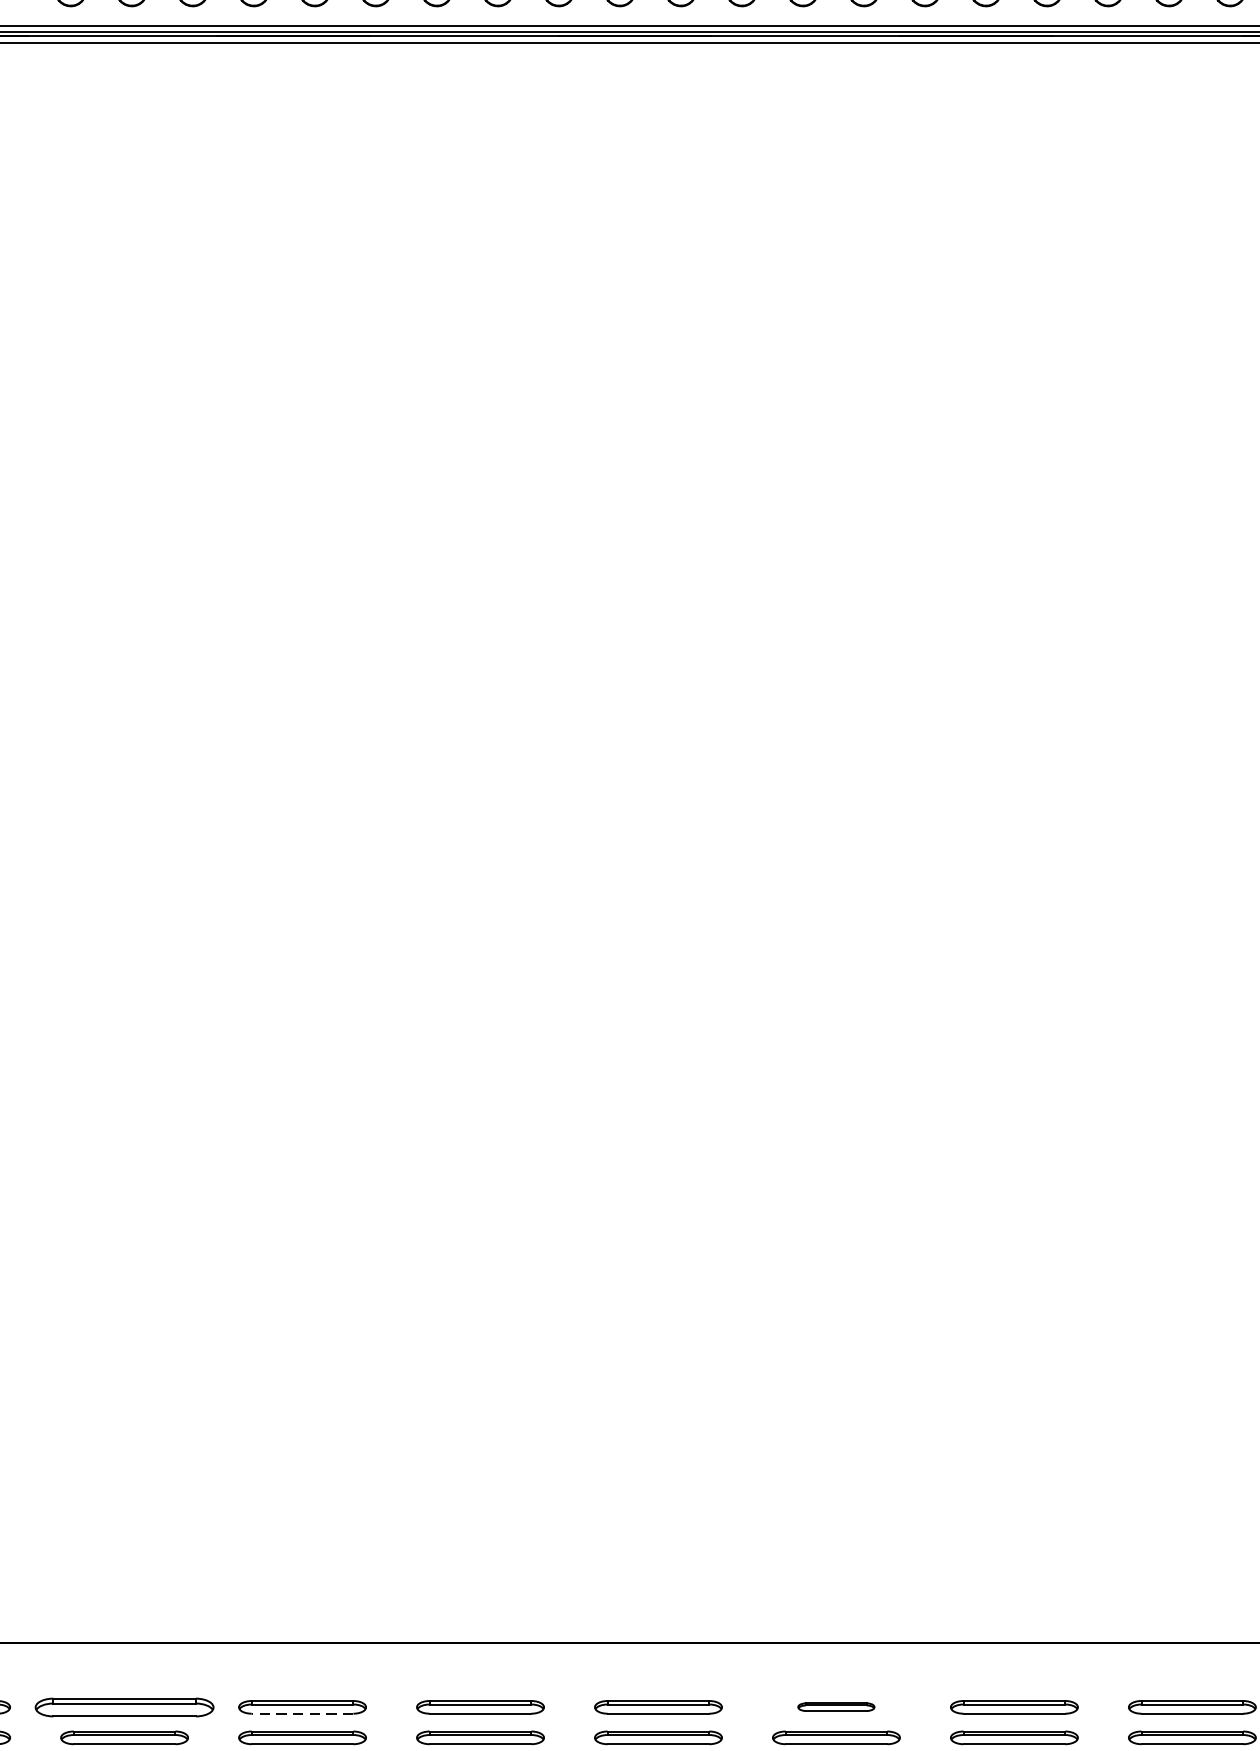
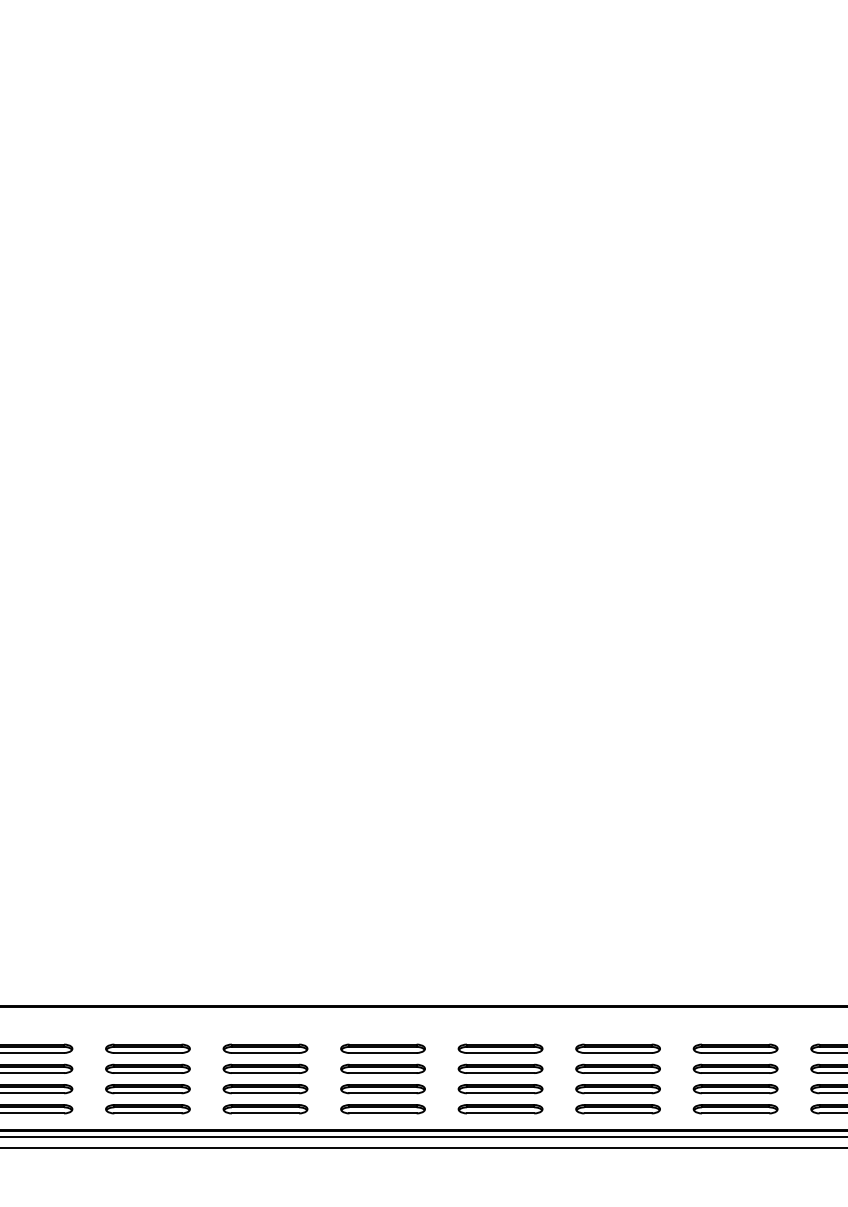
part: (123, 1706) -> (147, 1048), size x0.71
part: (835, 1706) -> (617, 1048), size x1.67
line: (302, 1712) -> (265, 1052), dashed -> solid

